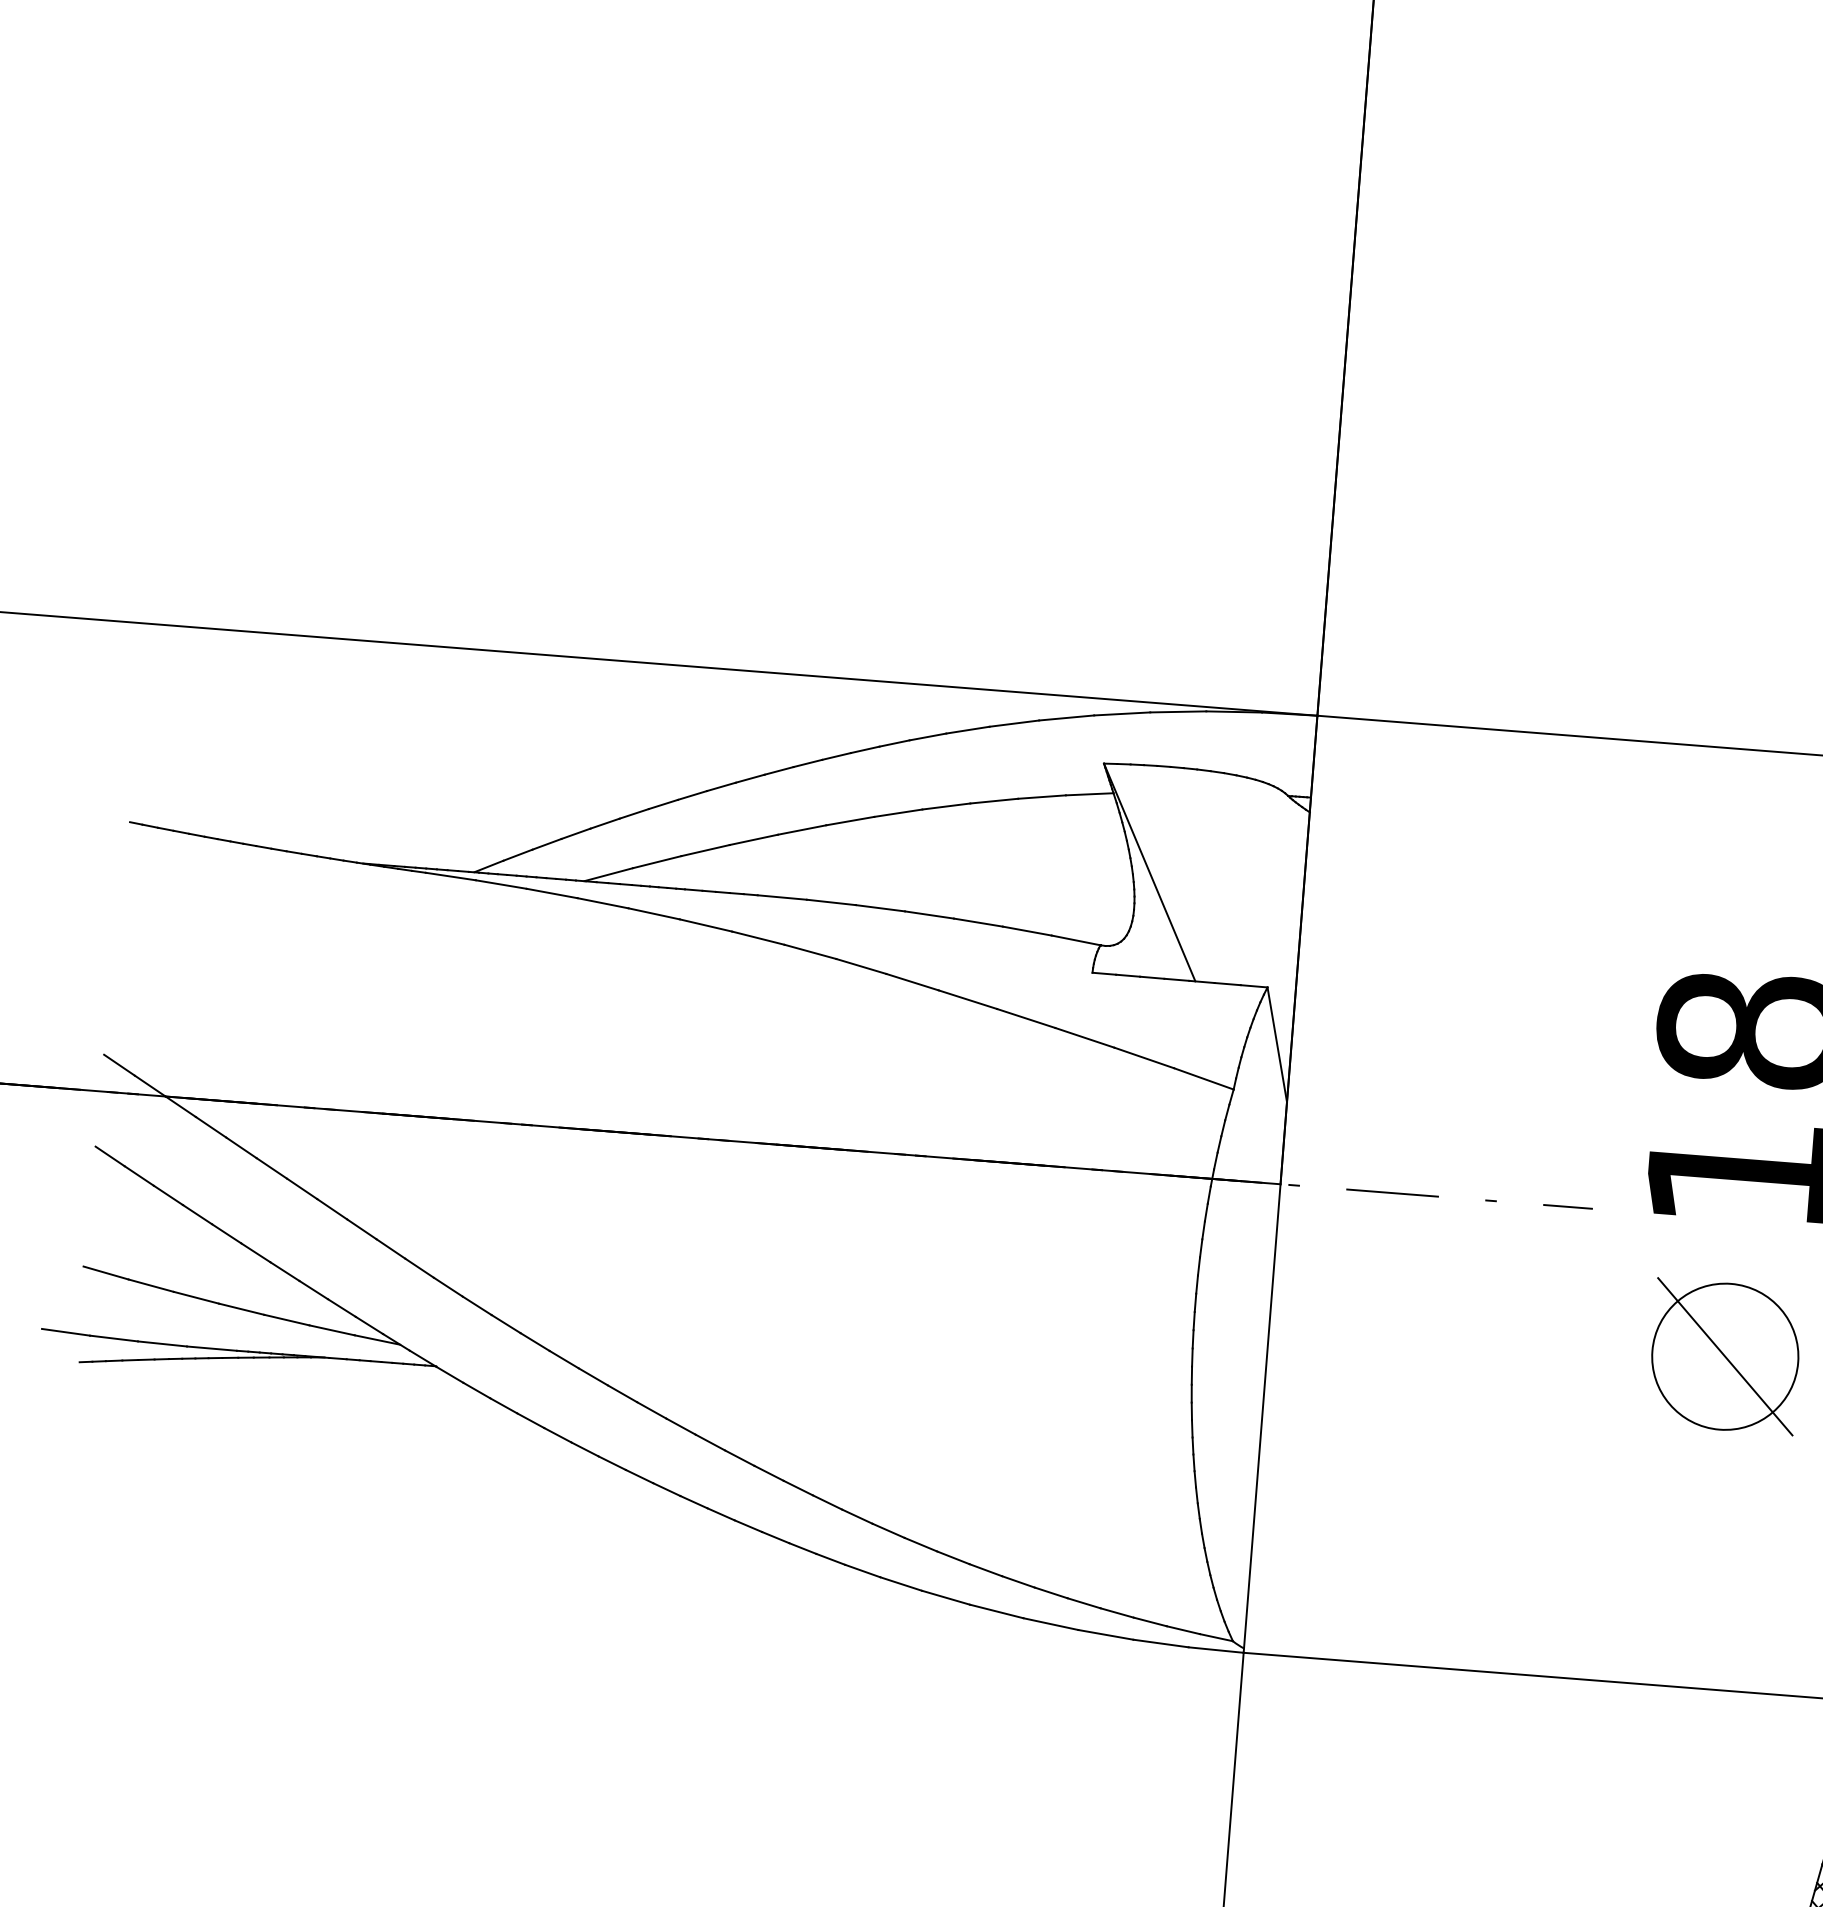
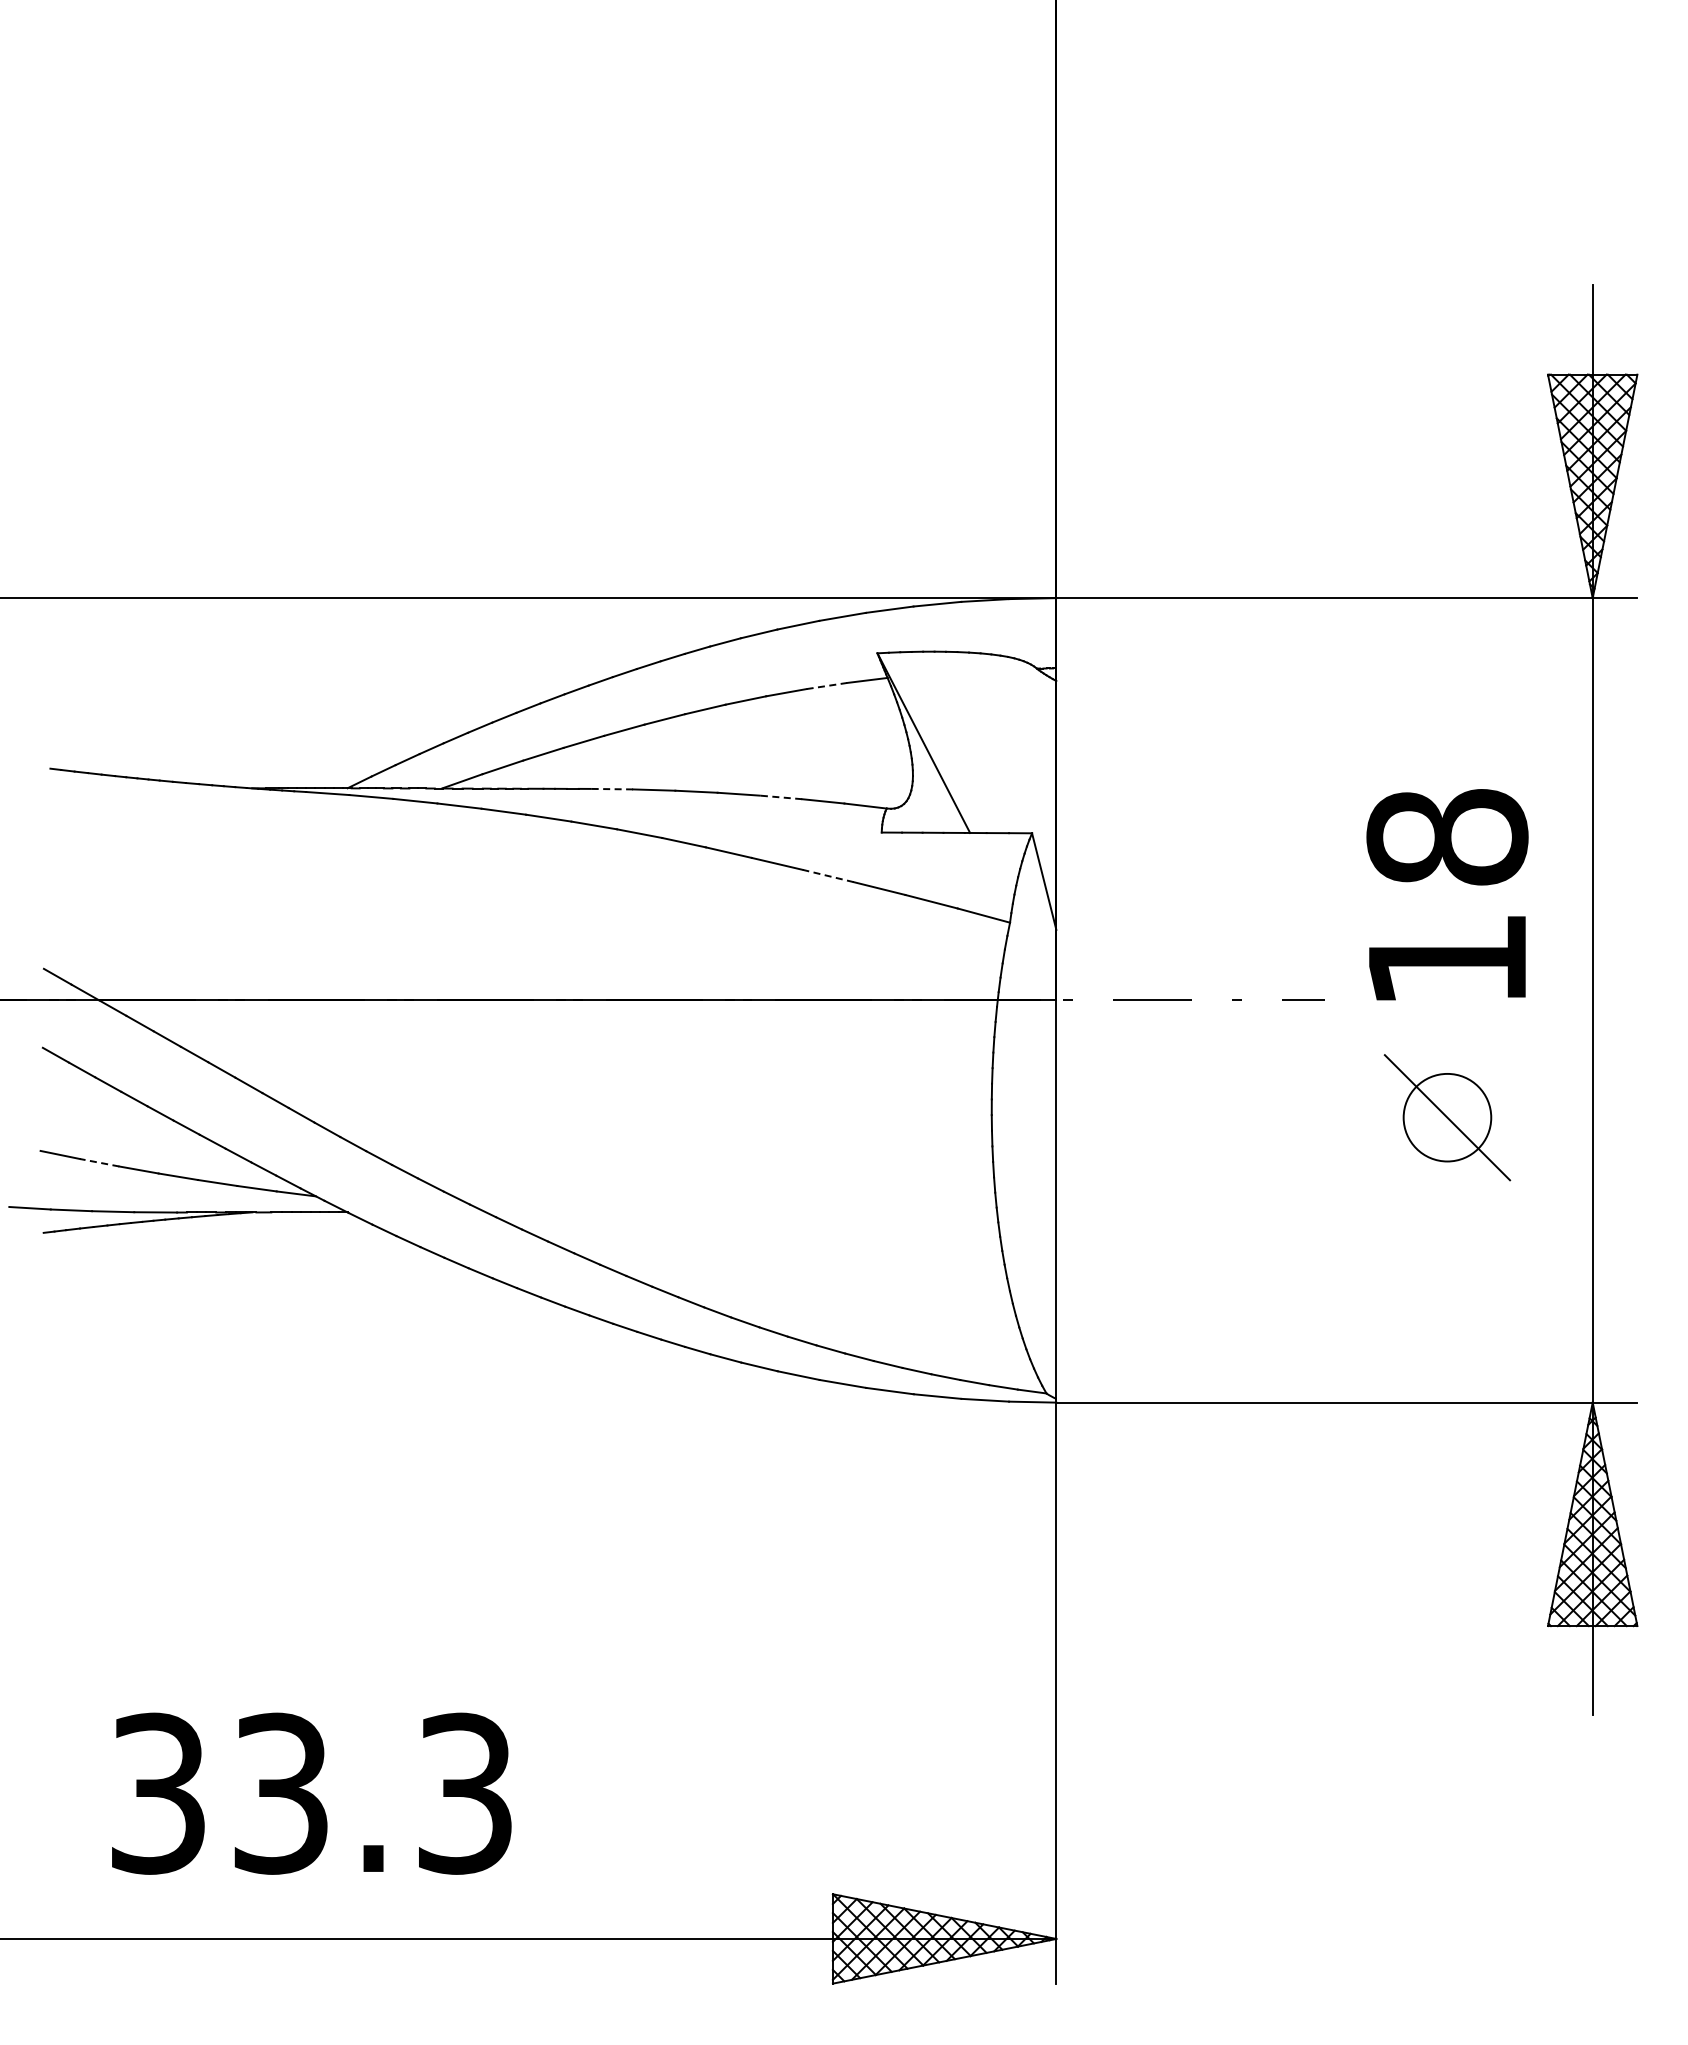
line: (1042, 796) -> (827, 685), solid -> dashed
line: (781, 897) -> (611, 789), solid -> dashed
line: (977, 922) -> (780, 797), solid -> dashed
line: (1025, 1017) -> (827, 875), solid -> dashed
line: (151, 1285) -> (99, 1162), solid -> dashed
circle: (1725, 1356) -> (1447, 1117), size x0.7

